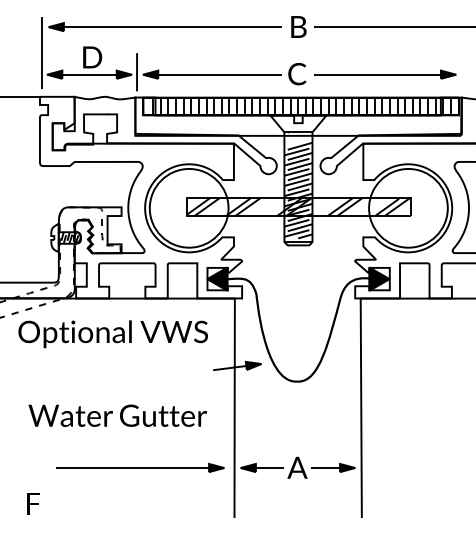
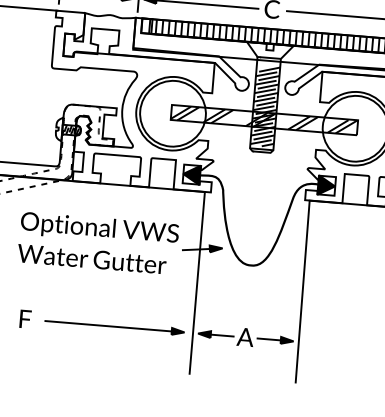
text: (112, 334) -> (99, 229), moved
text: (117, 415) -> (91, 258), moved
text: (33, 503) -> (25, 318), moved

